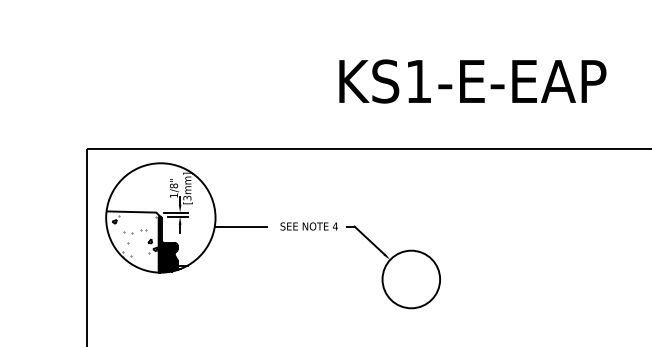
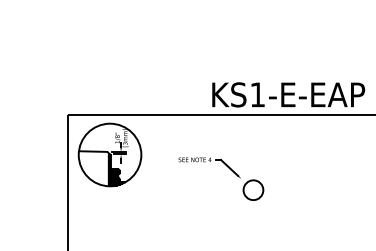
text: (472, 80) -> (288, 94), moved
line: (240, 227) -> (155, 160), removed
hatch: (135, 236) -> (95, 165), removed
circle: (409, 278) -> (252, 189), size x0.6

